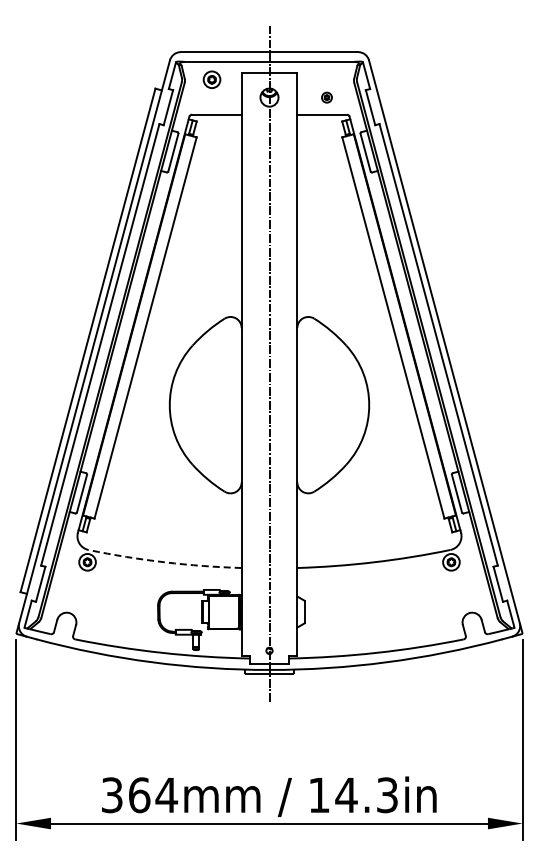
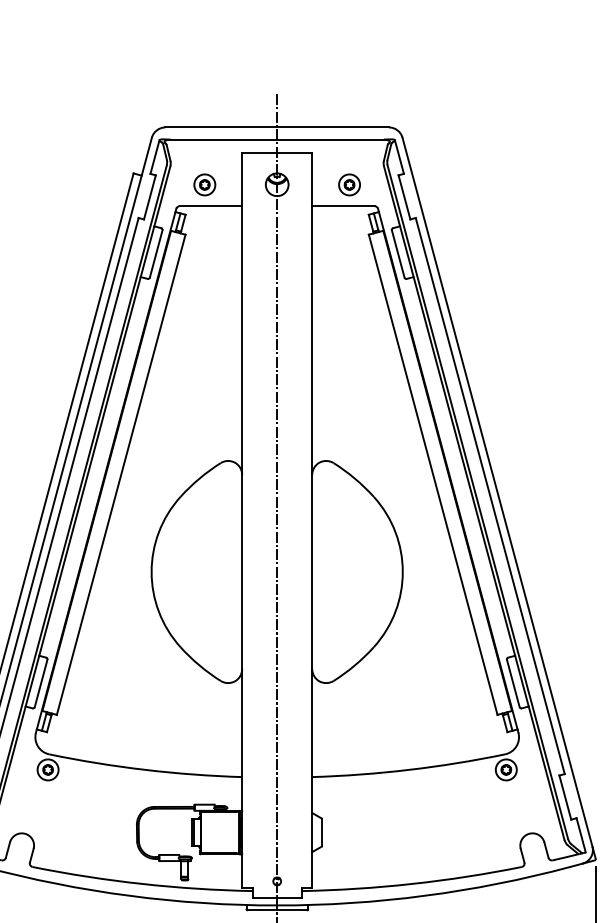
part: (211, 79) -> (204, 184), moved
part: (326, 97) -> (348, 184), size x1.67
arc: (164, 562) -> (144, 770), dashed -> solid

